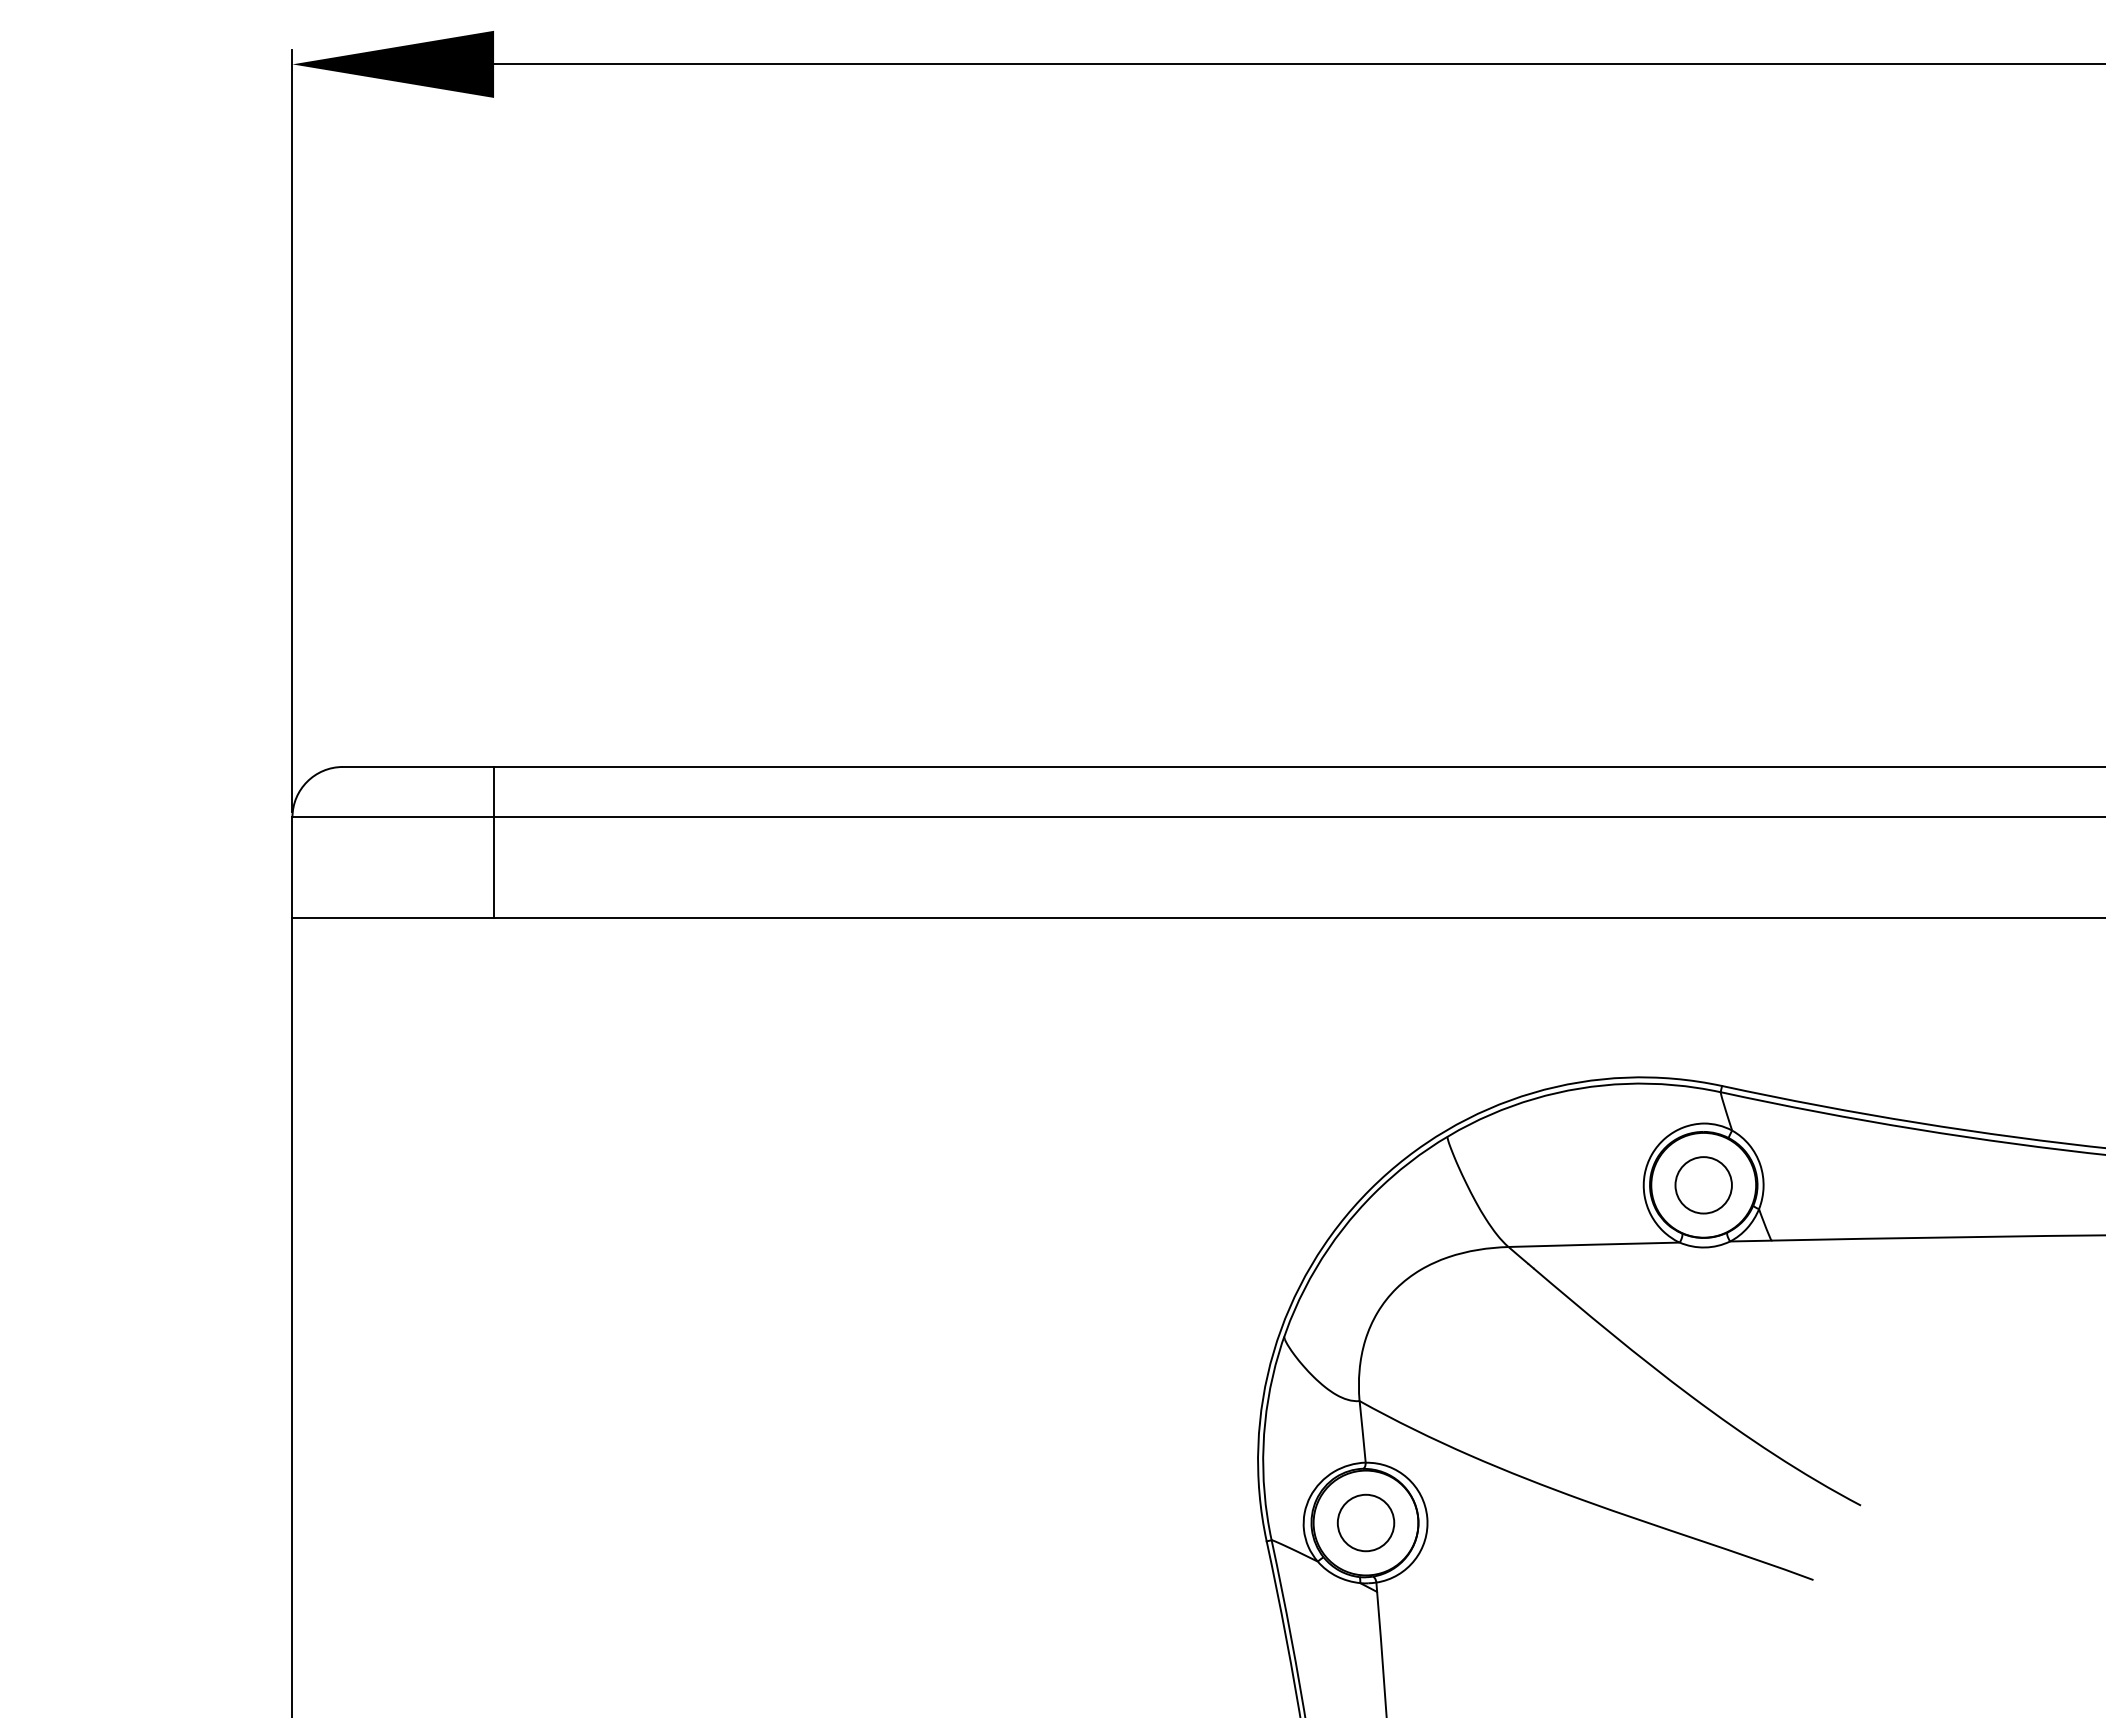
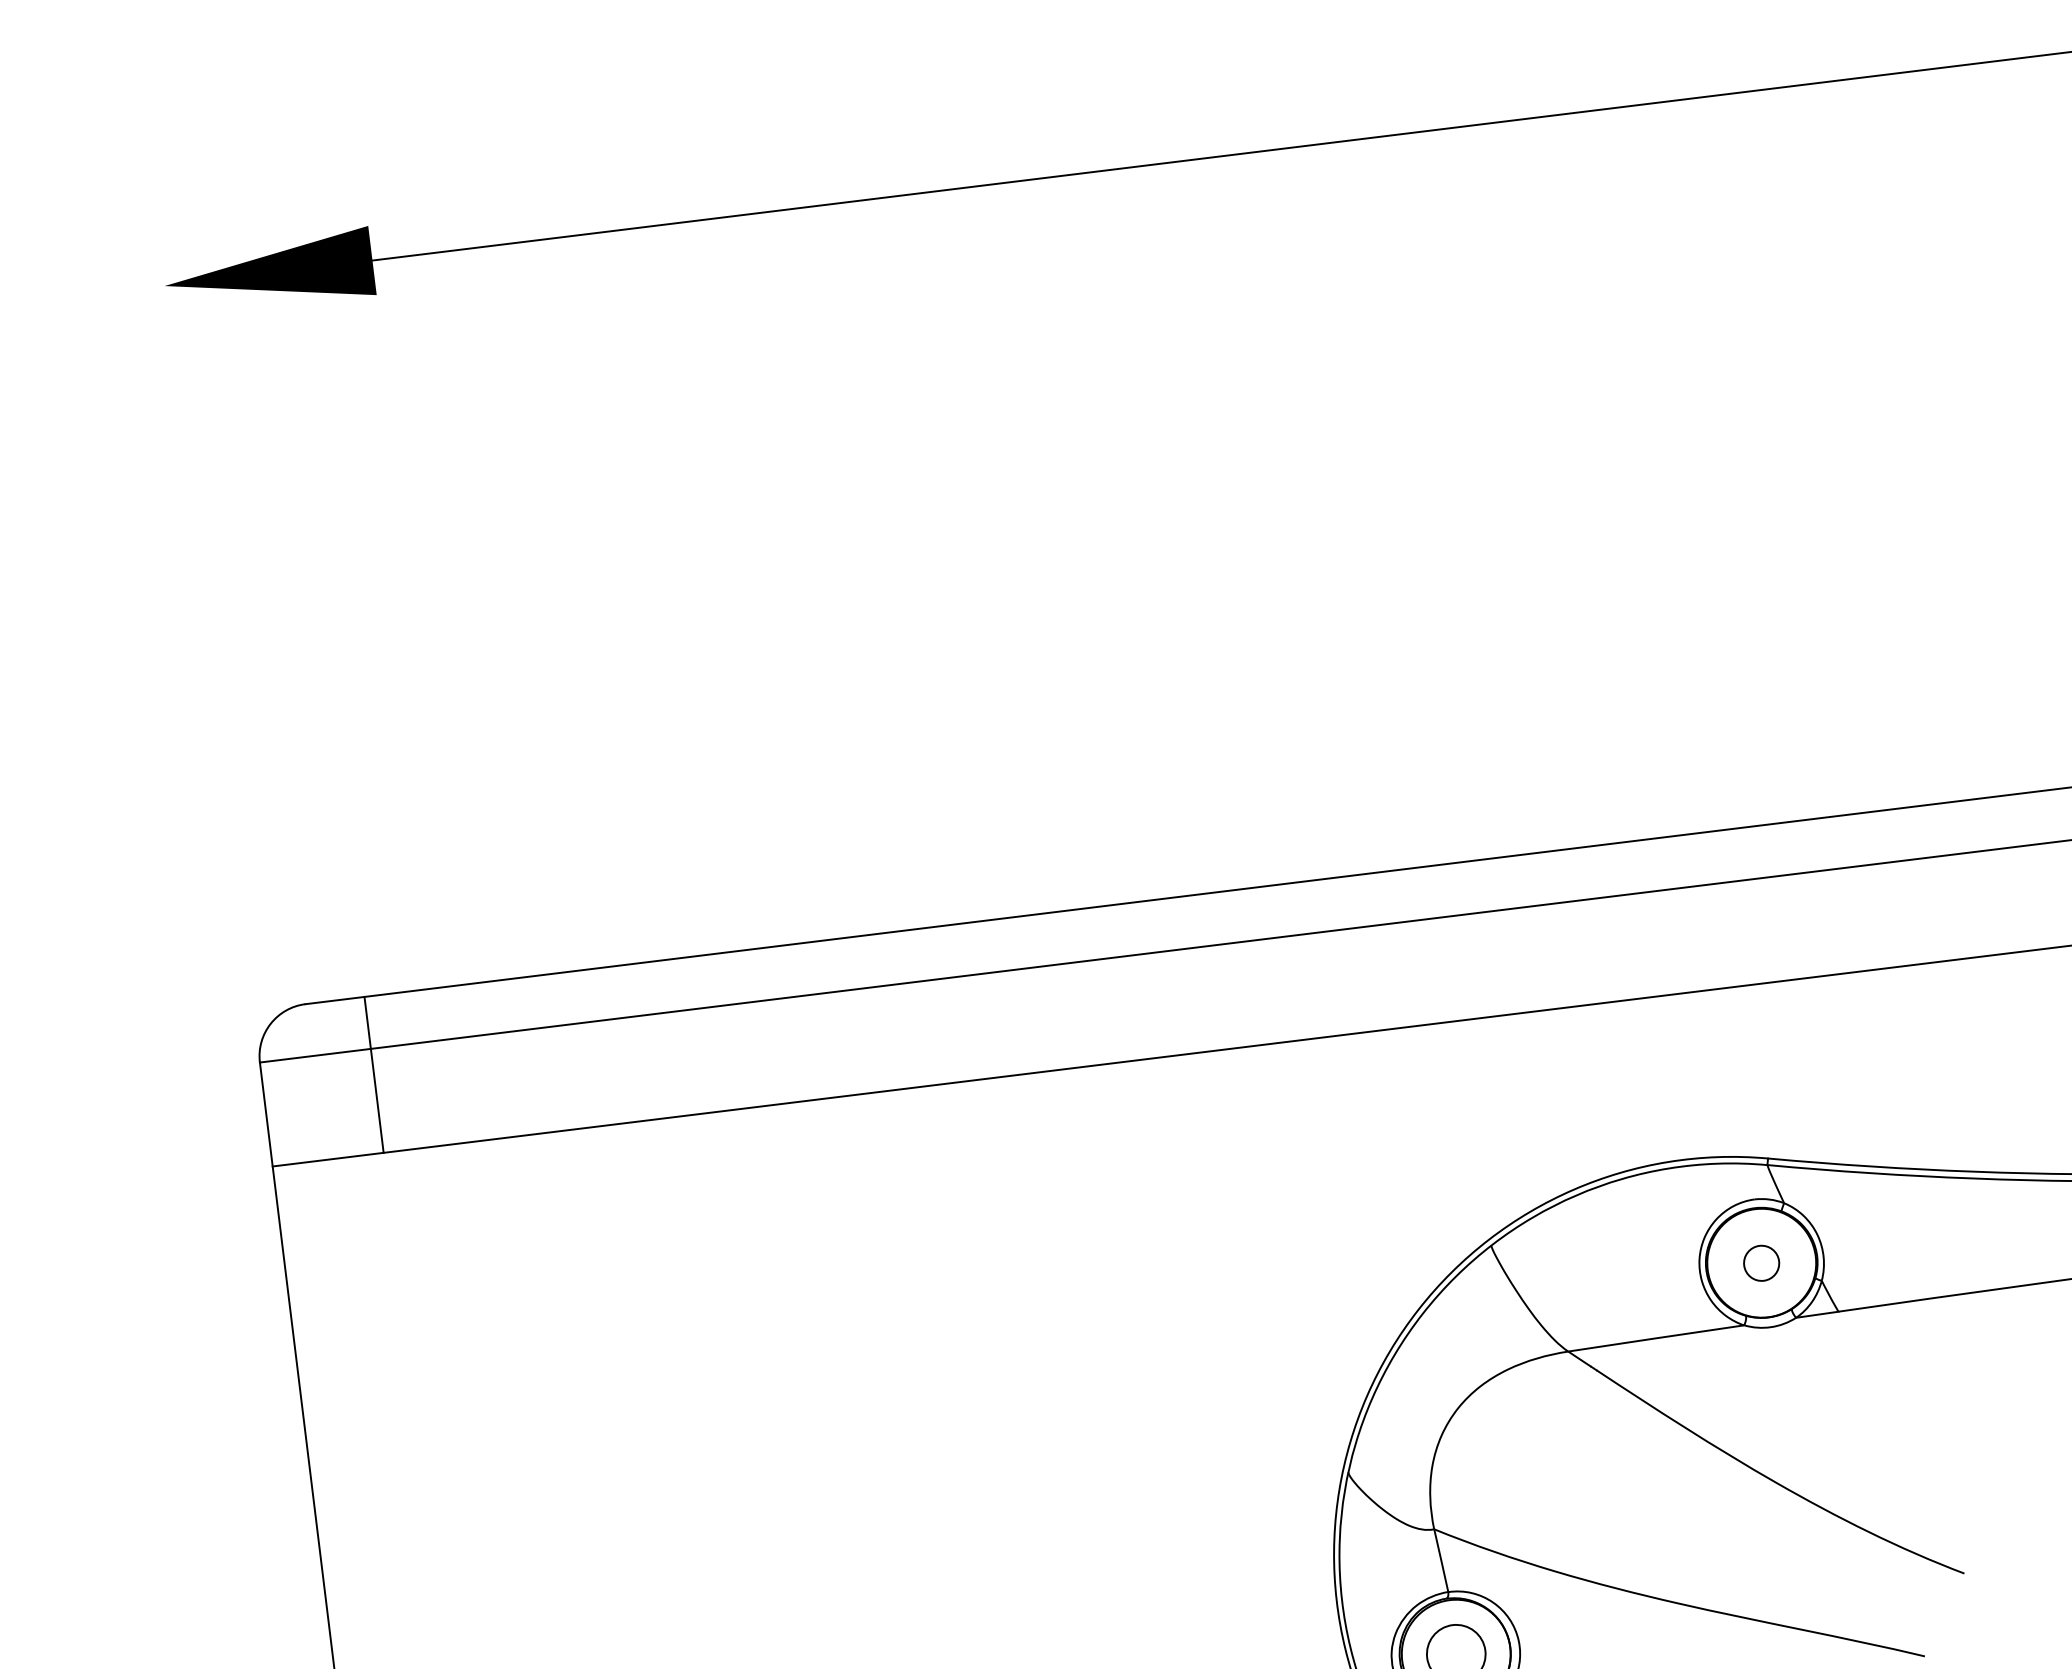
line: (292, 430) -> (210, 663), removed
line: (494, 842) -> (374, 1074), moved
circle: (1703, 1185) -> (1761, 1263), size x0.6

